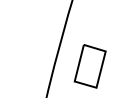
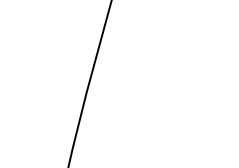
part: (89, 66) -> (162, 96), removed

